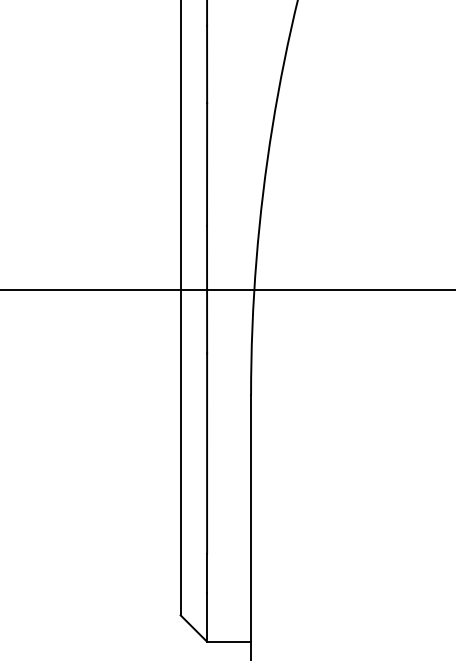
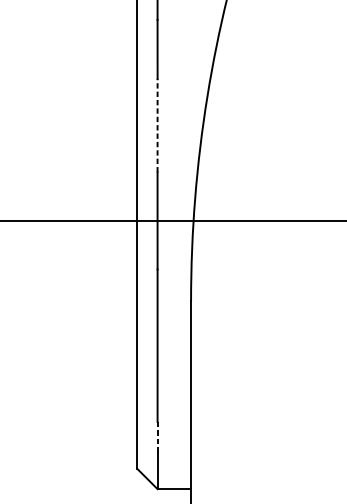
line: (207, 164) -> (157, 125), solid -> dashed
line: (207, 573) -> (157, 437), solid -> dashed

